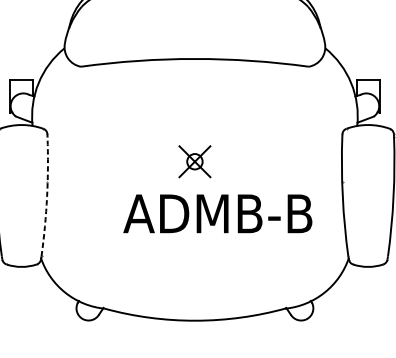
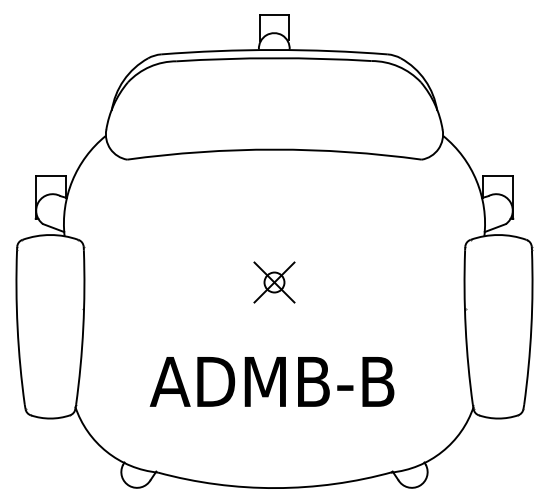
arc: (47, 196) -> (83, 327), dashed -> solid
text: (217, 213) -> (271, 381), moved

